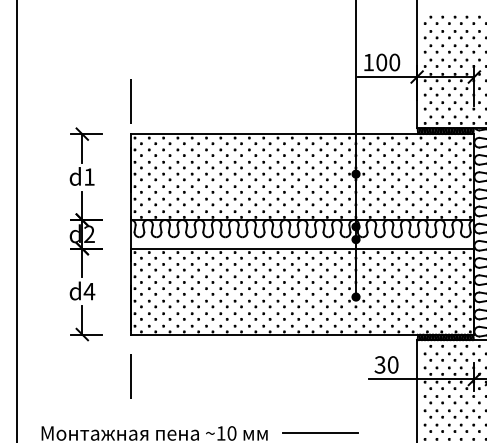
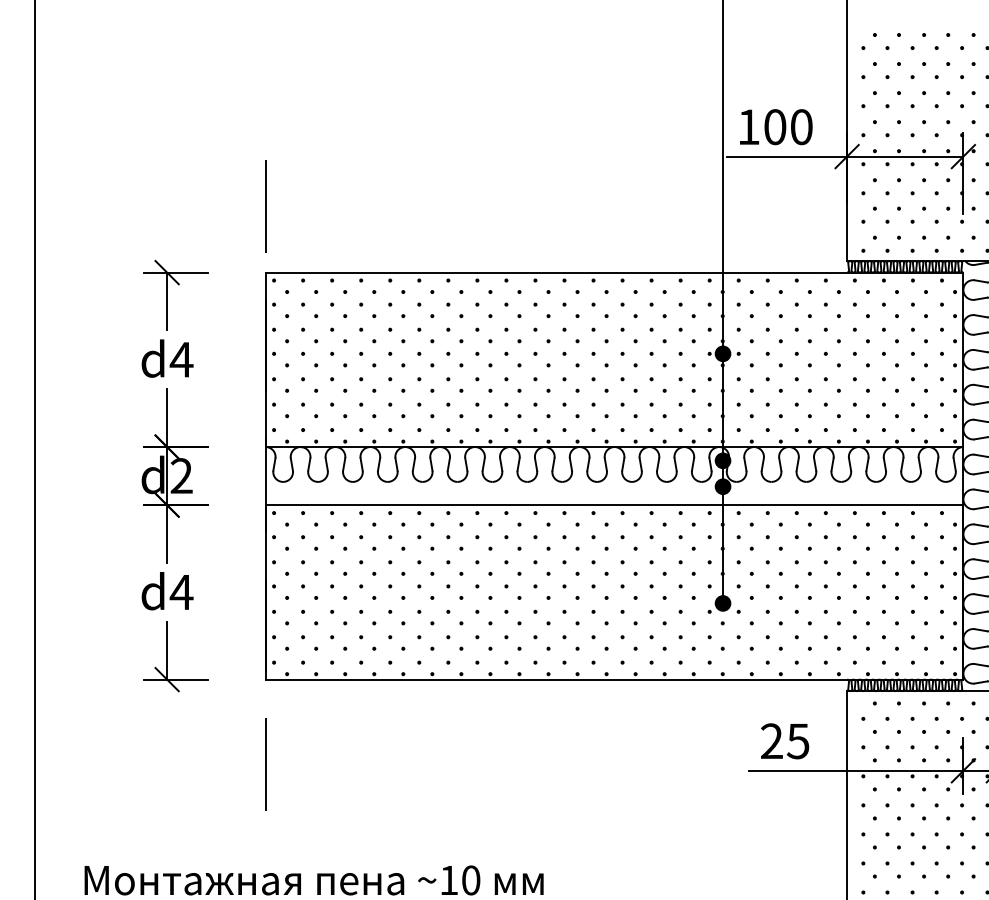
text: (89, 176) -> (181, 358), d1 -> d4
text: (386, 364) -> (784, 740), 30 -> 25
line: (320, 433) -> (650, 880), removed

